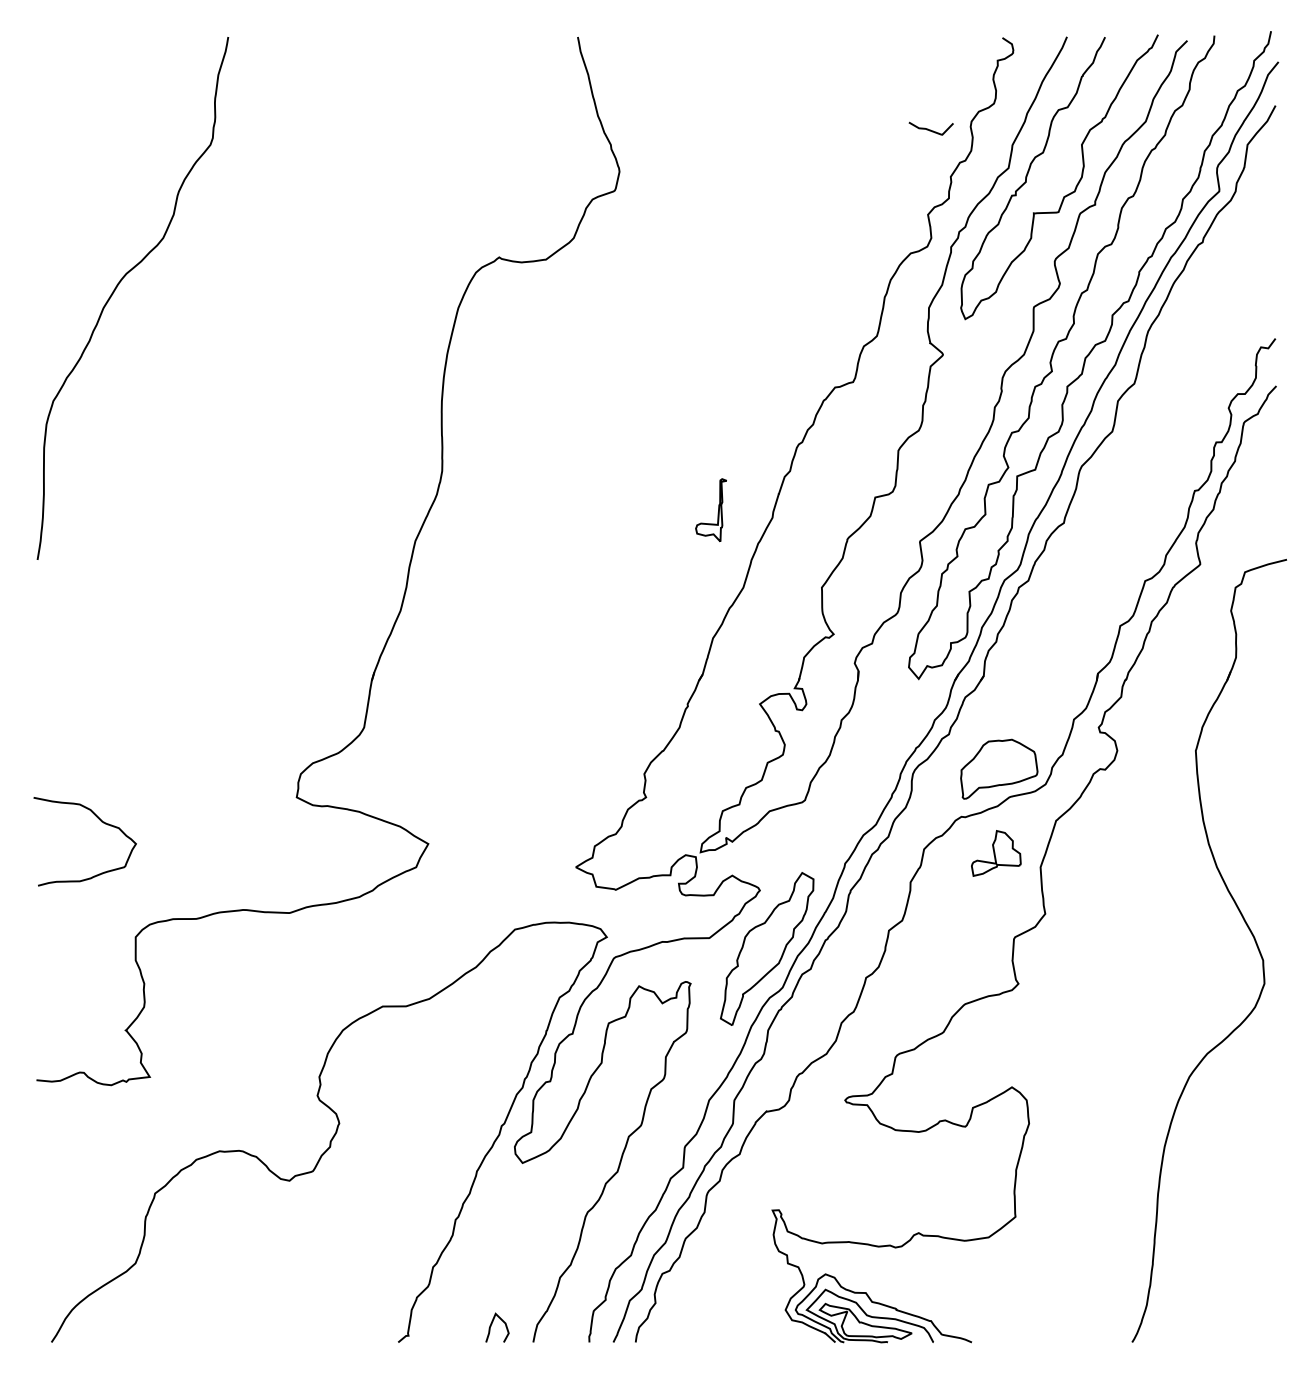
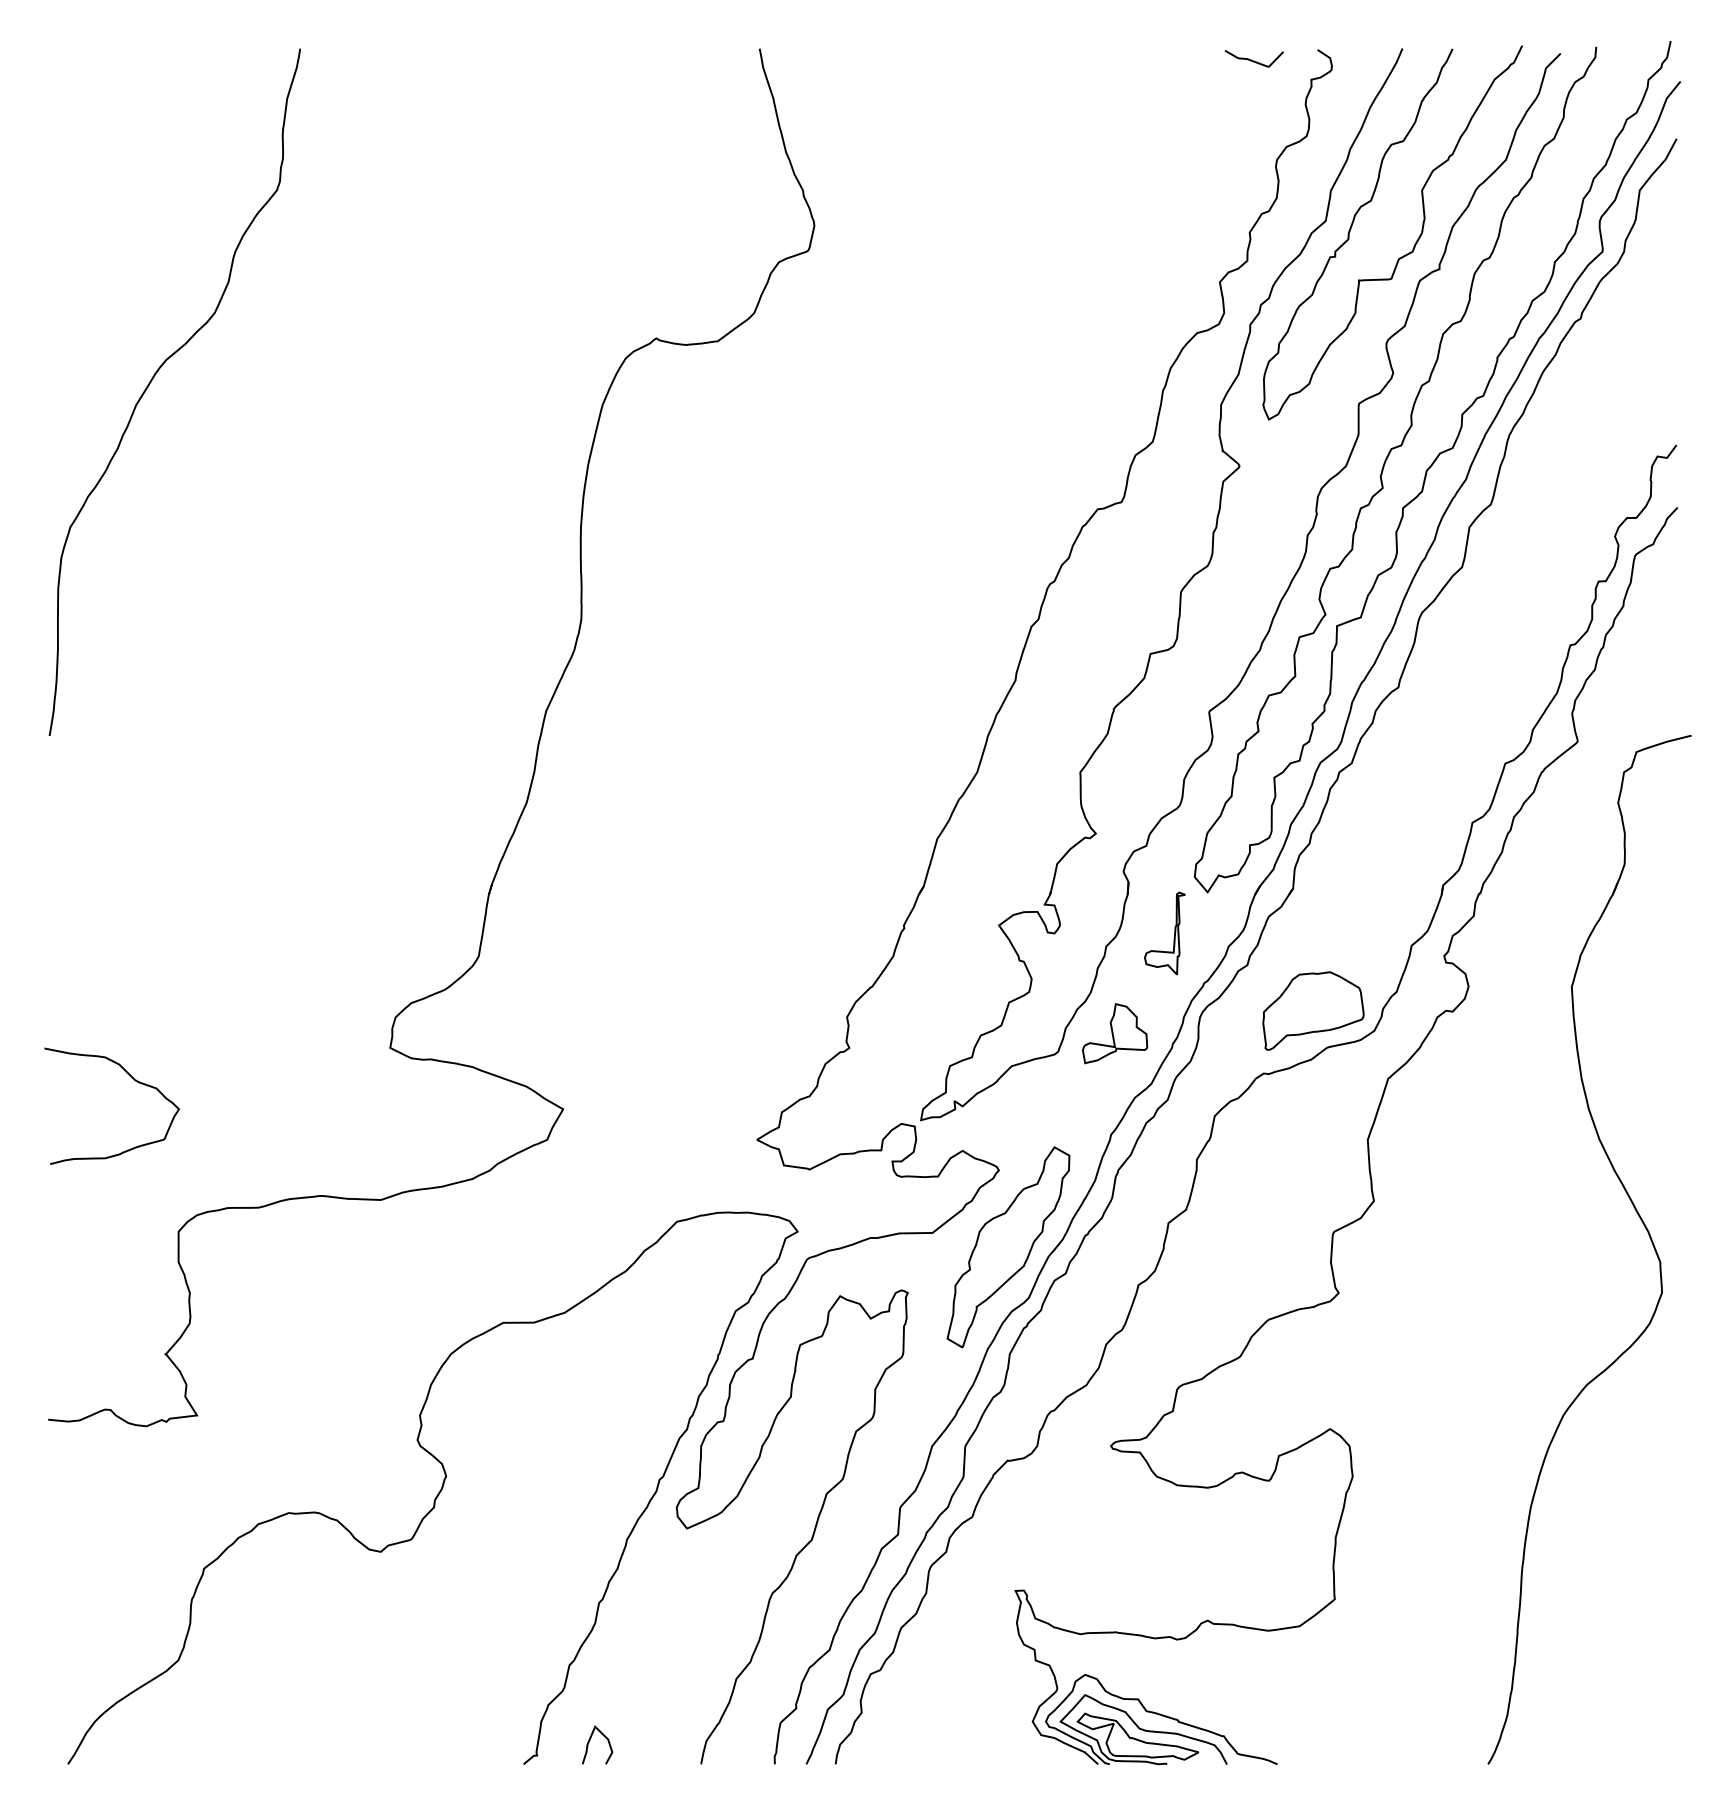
curve: (930, 129) -> (1253, 59), moved
part: (718, 509) -> (1174, 932), moved
part: (996, 853) -> (1115, 1033), moved
curve: (492, 1324) -> (590, 1740), moved

